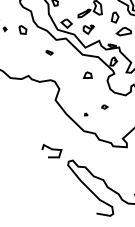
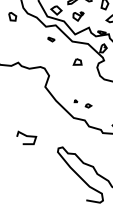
part: (49, 52) -> (51, 39), moved
part: (104, 106) -> (88, 105), moved
curve: (51, 149) -> (26, 136), moved

